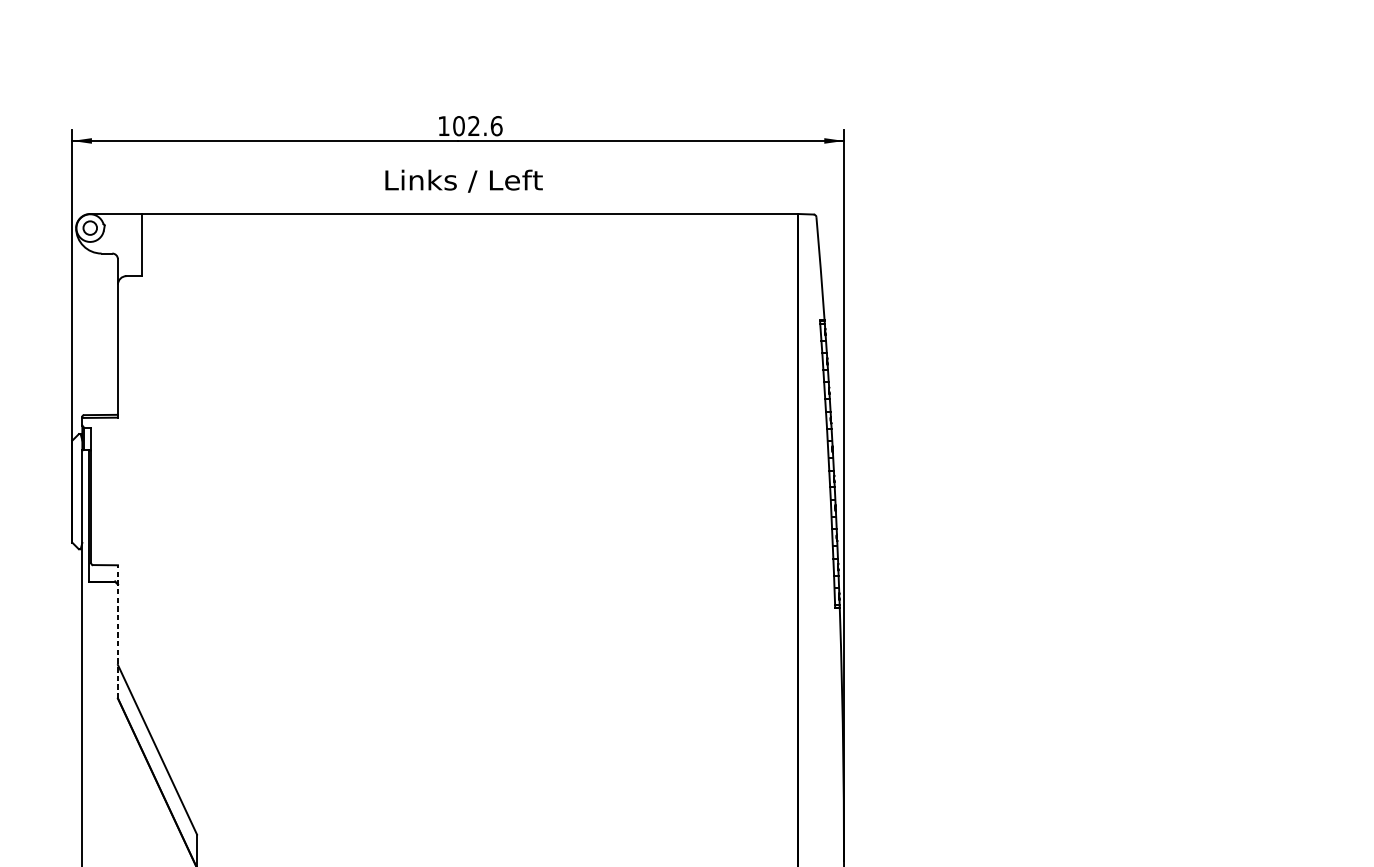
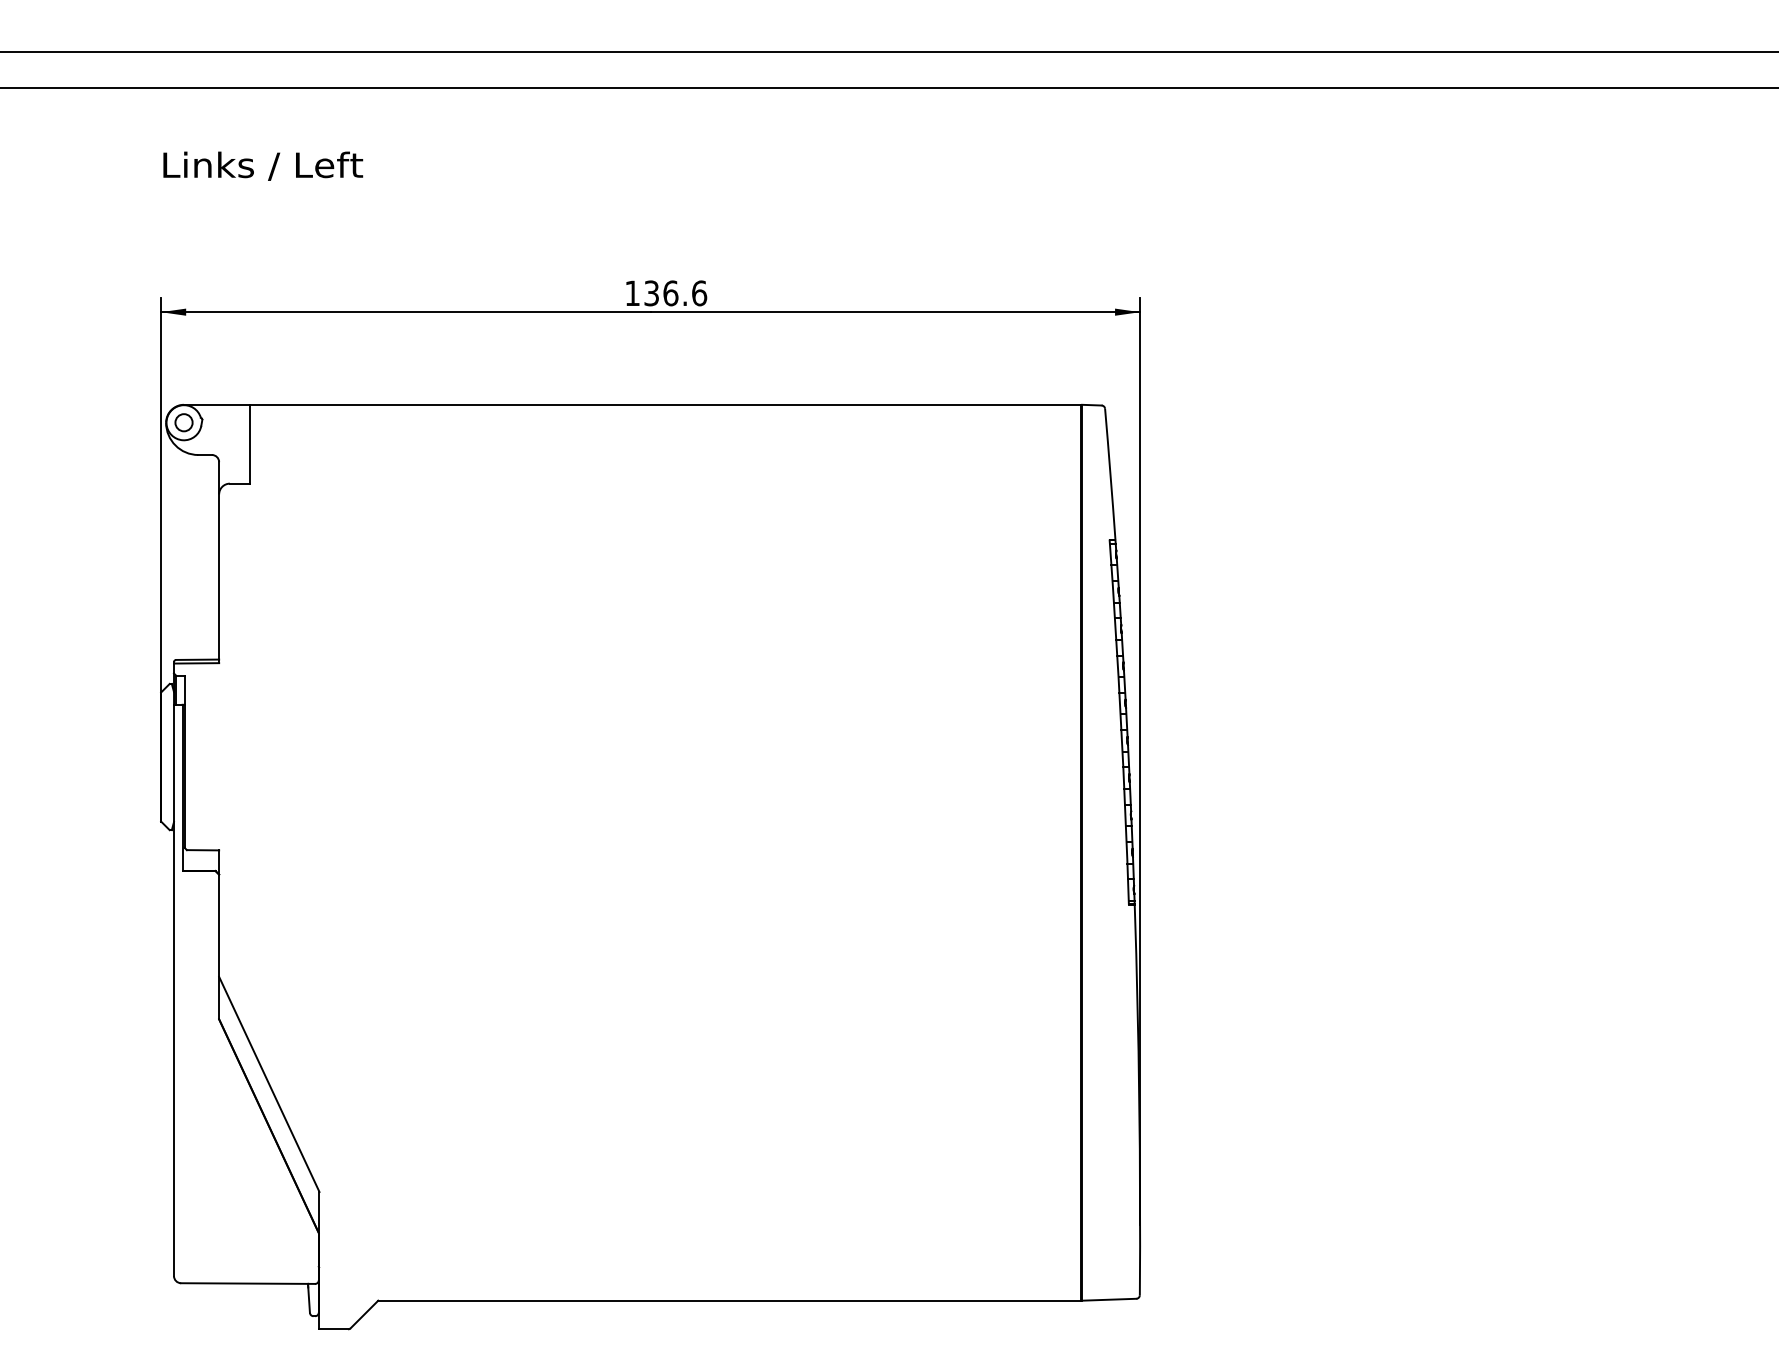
text: (466, 126) -> (661, 293), 102.6 -> 136.6
text: (464, 180) -> (263, 165), moved
line: (118, 631) -> (219, 934), dashed -> solid

